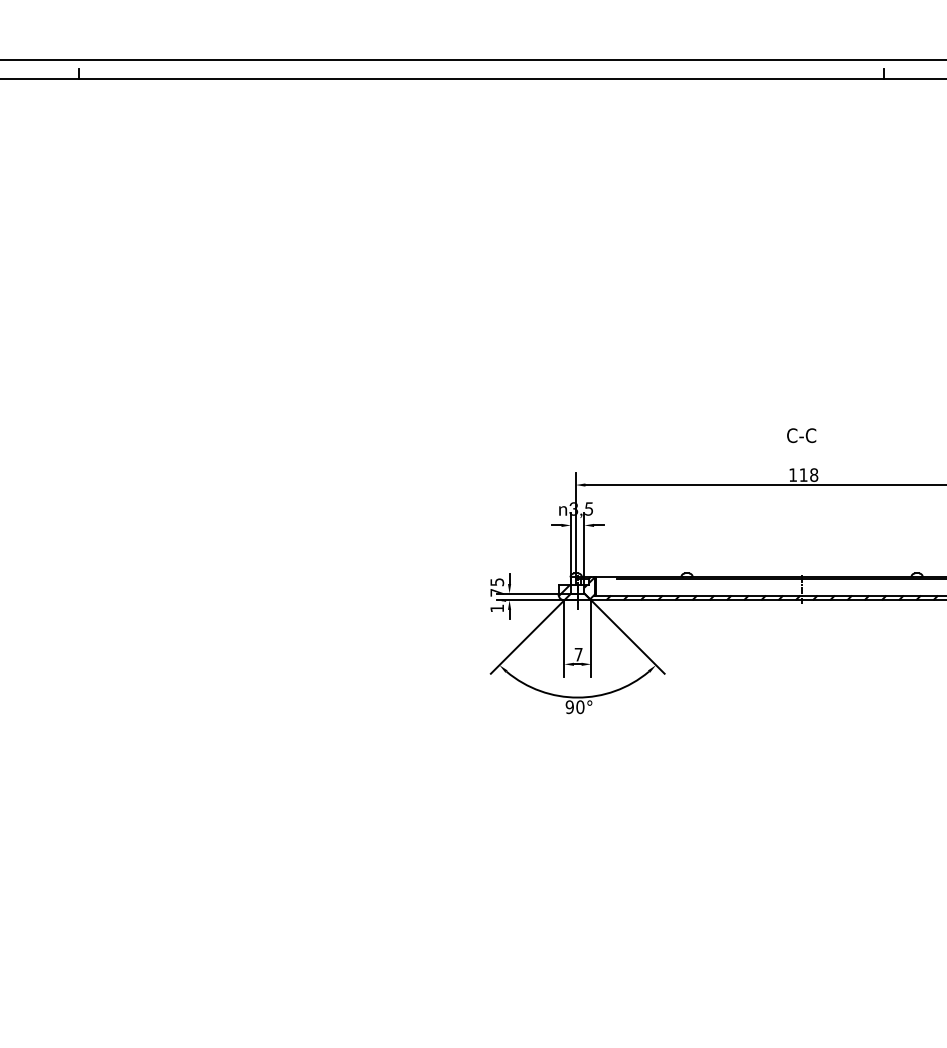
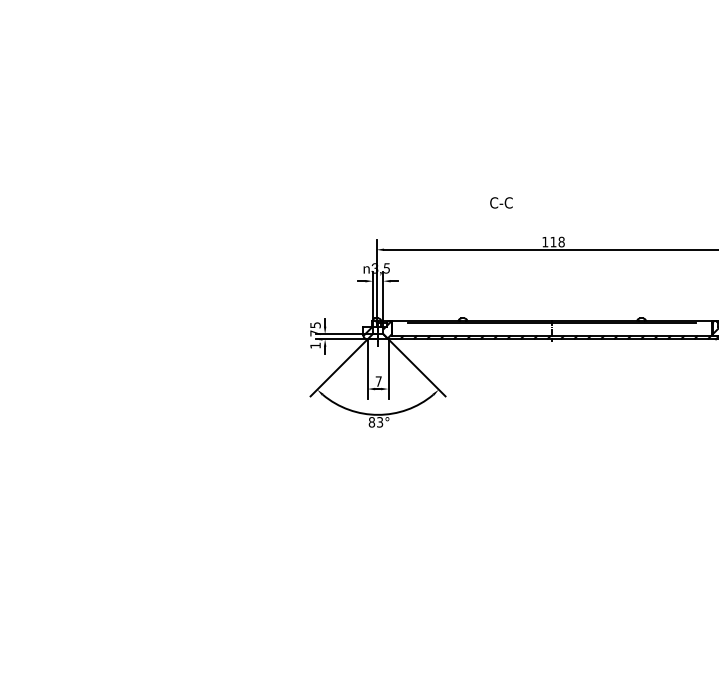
text: (801, 435) -> (501, 202), moved
text: (574, 707) -> (375, 422), 90° -> 83°

